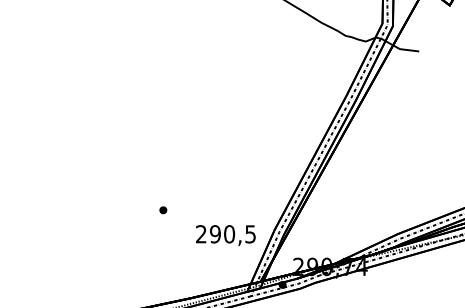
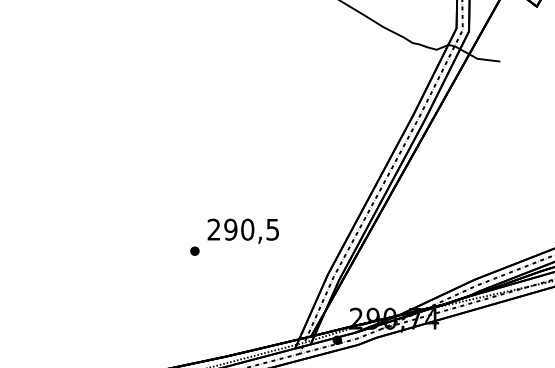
text: (225, 235) -> (242, 231), moved

